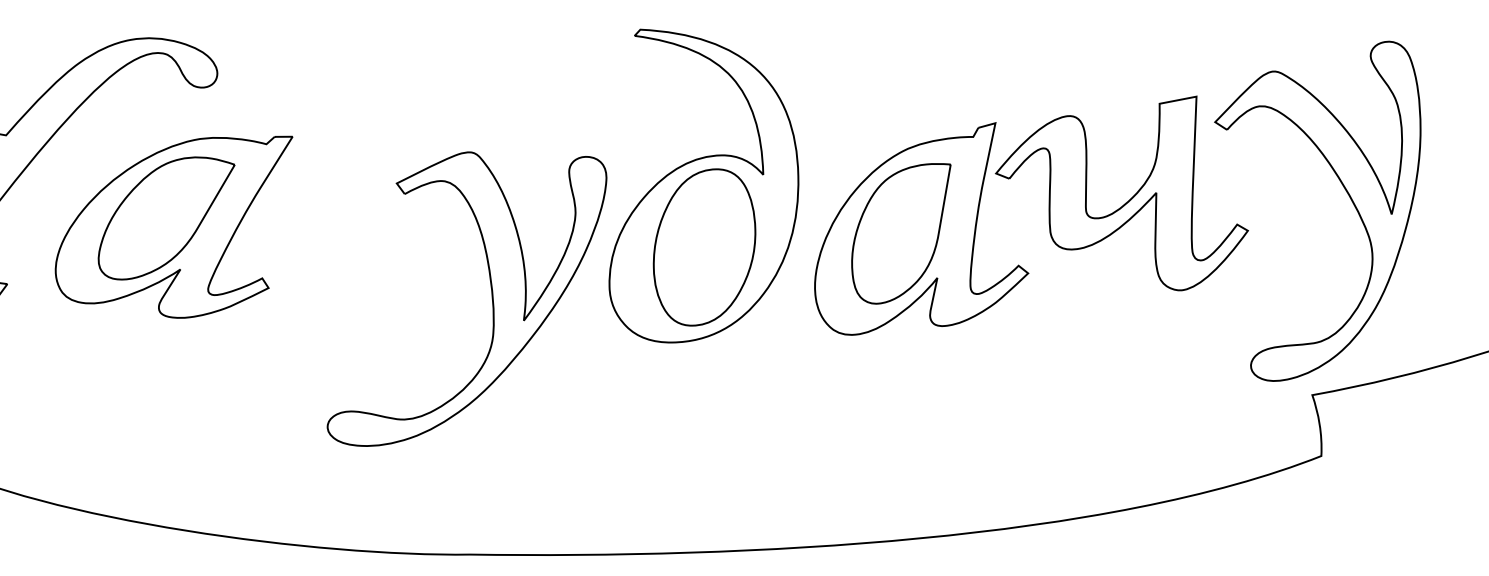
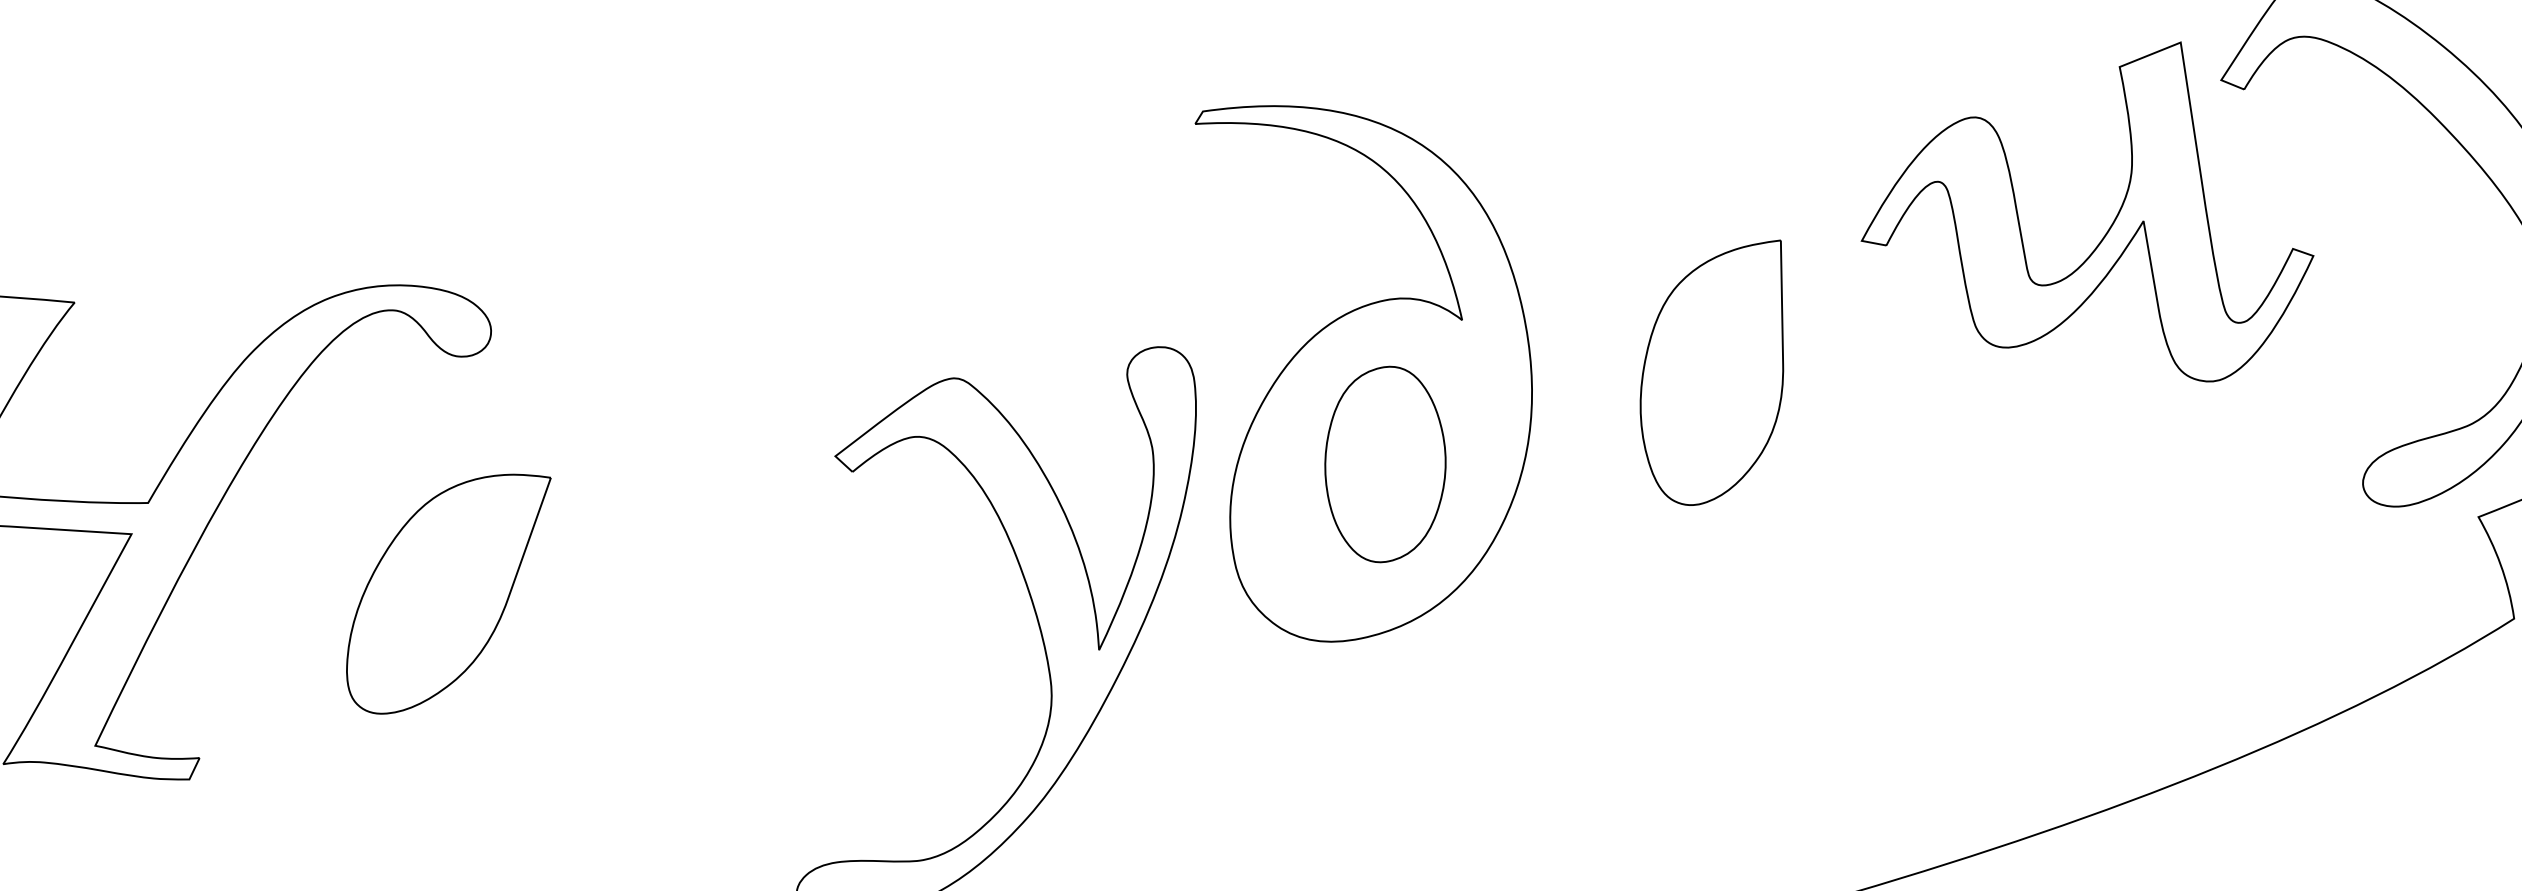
part: (173, 226) -> (465, 604), removed
part: (921, 228) -> (1751, 360), removed
part: (704, 247) -> (1385, 464), size x0.7

